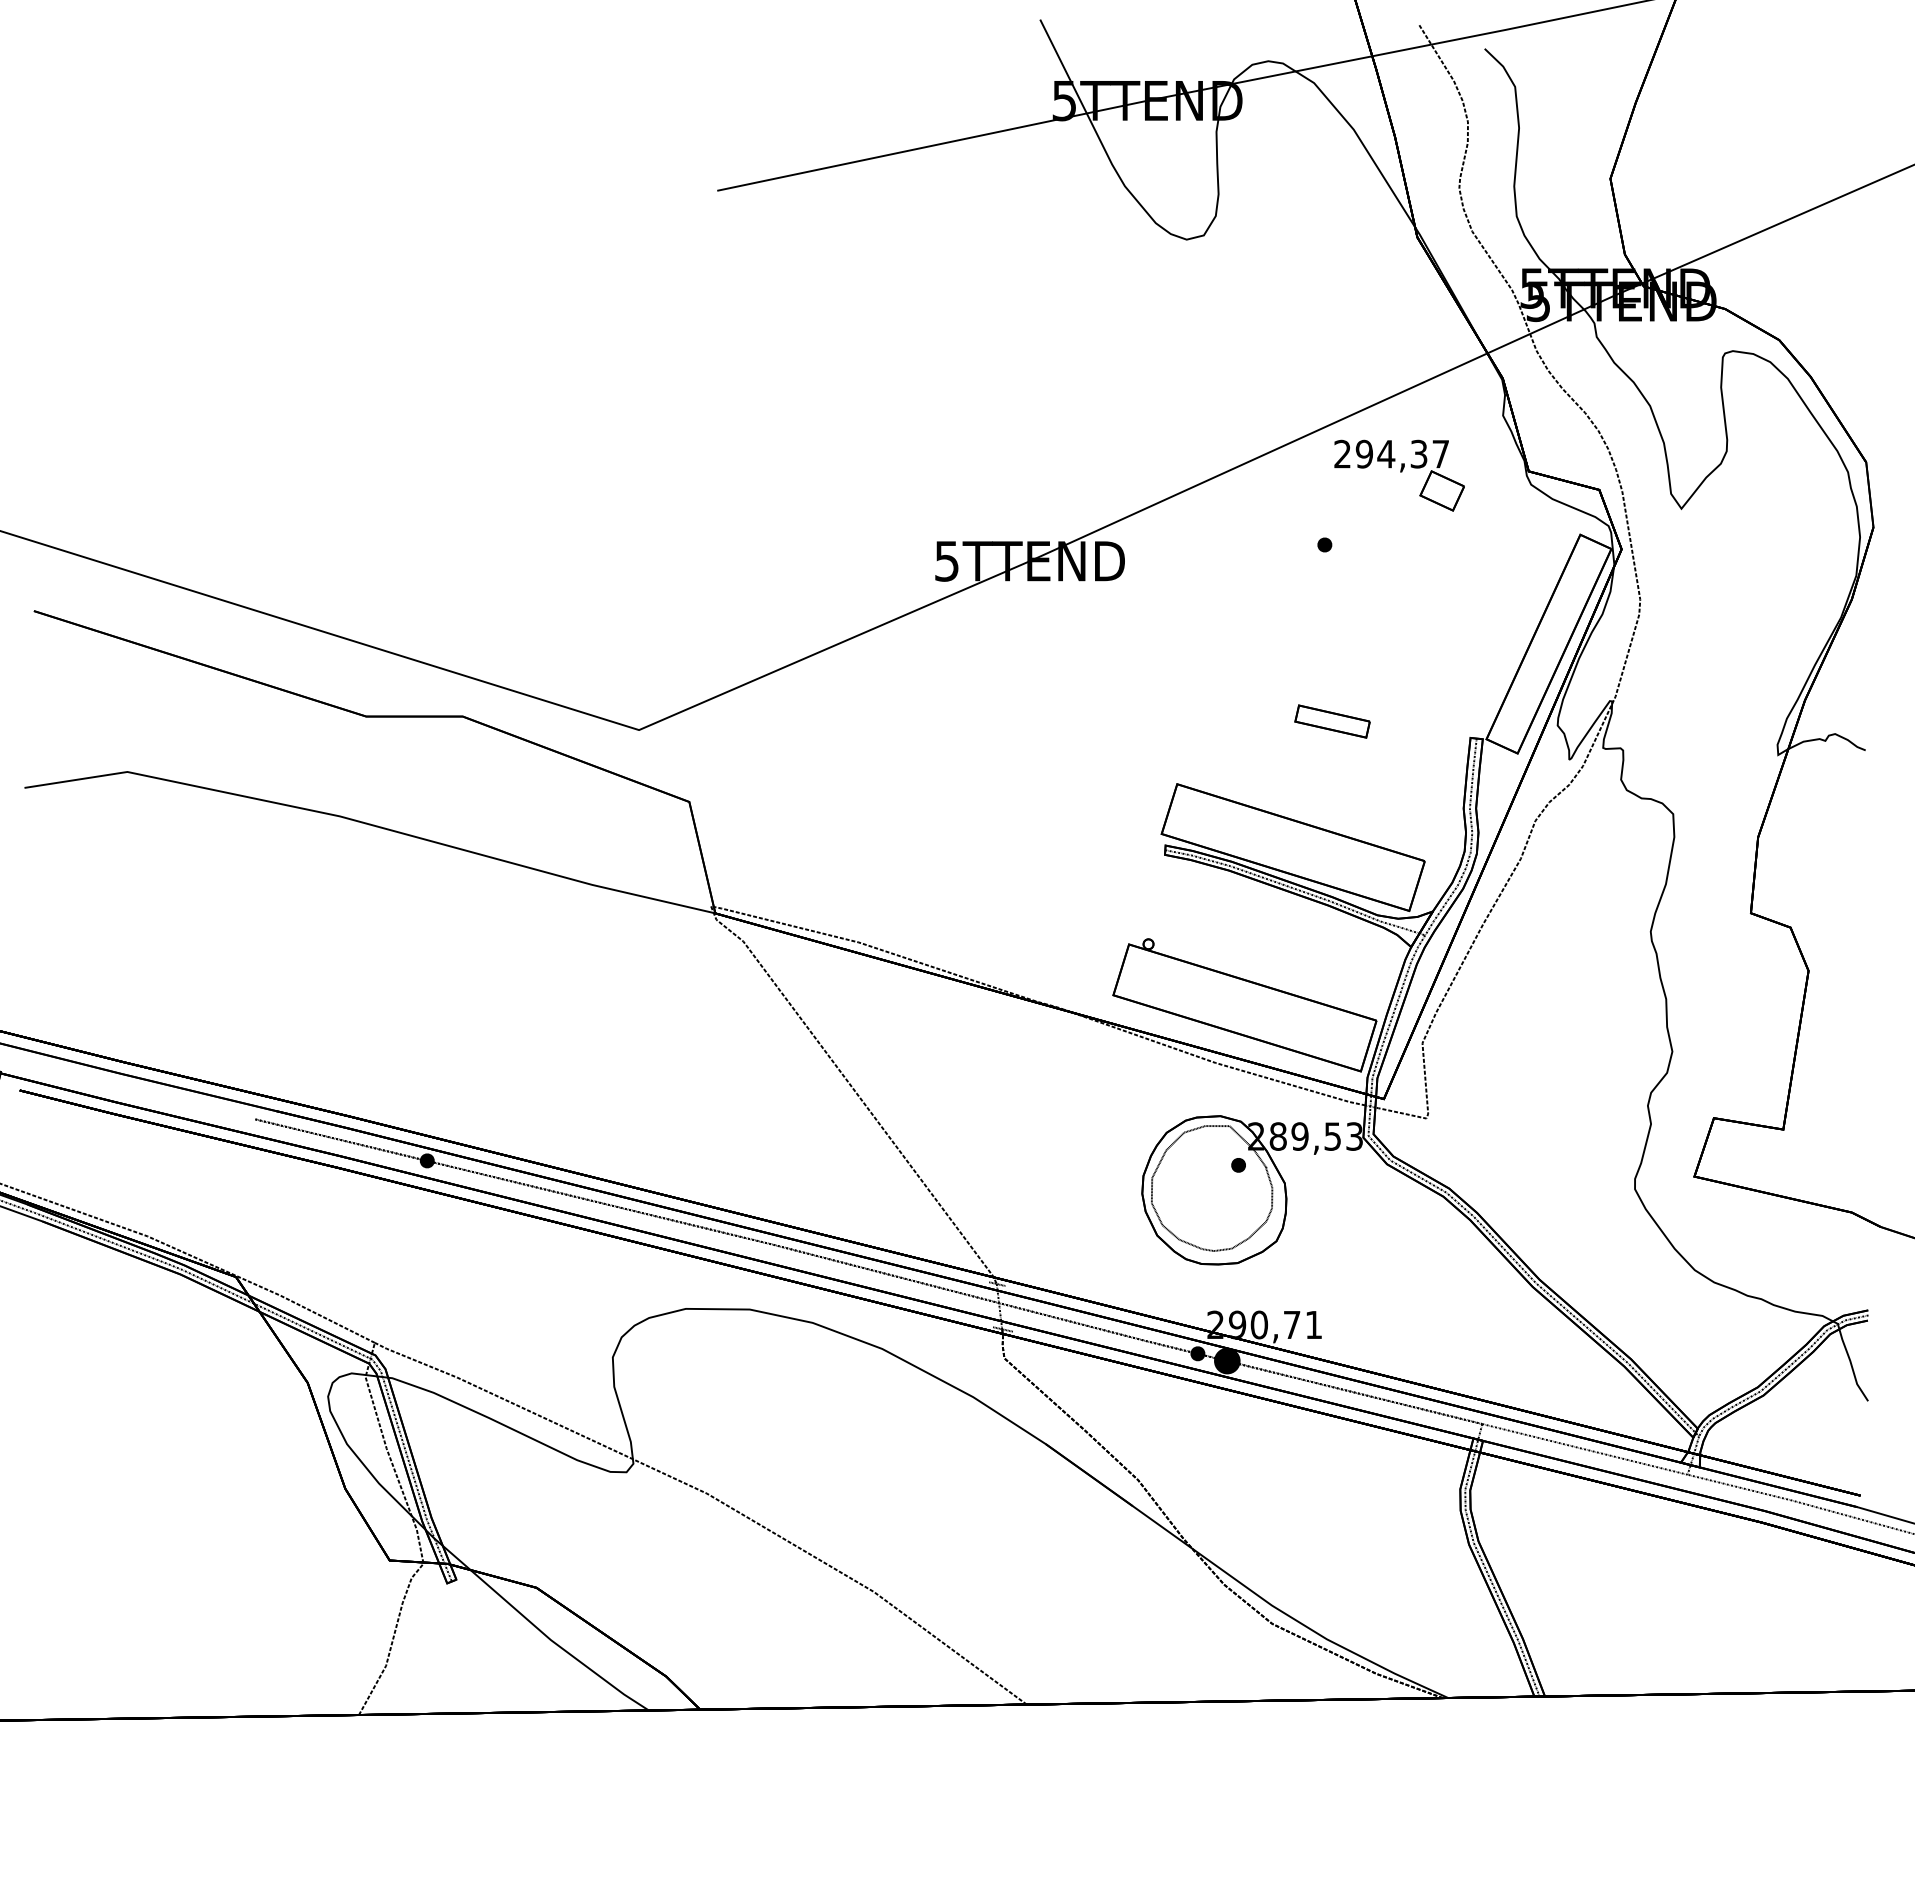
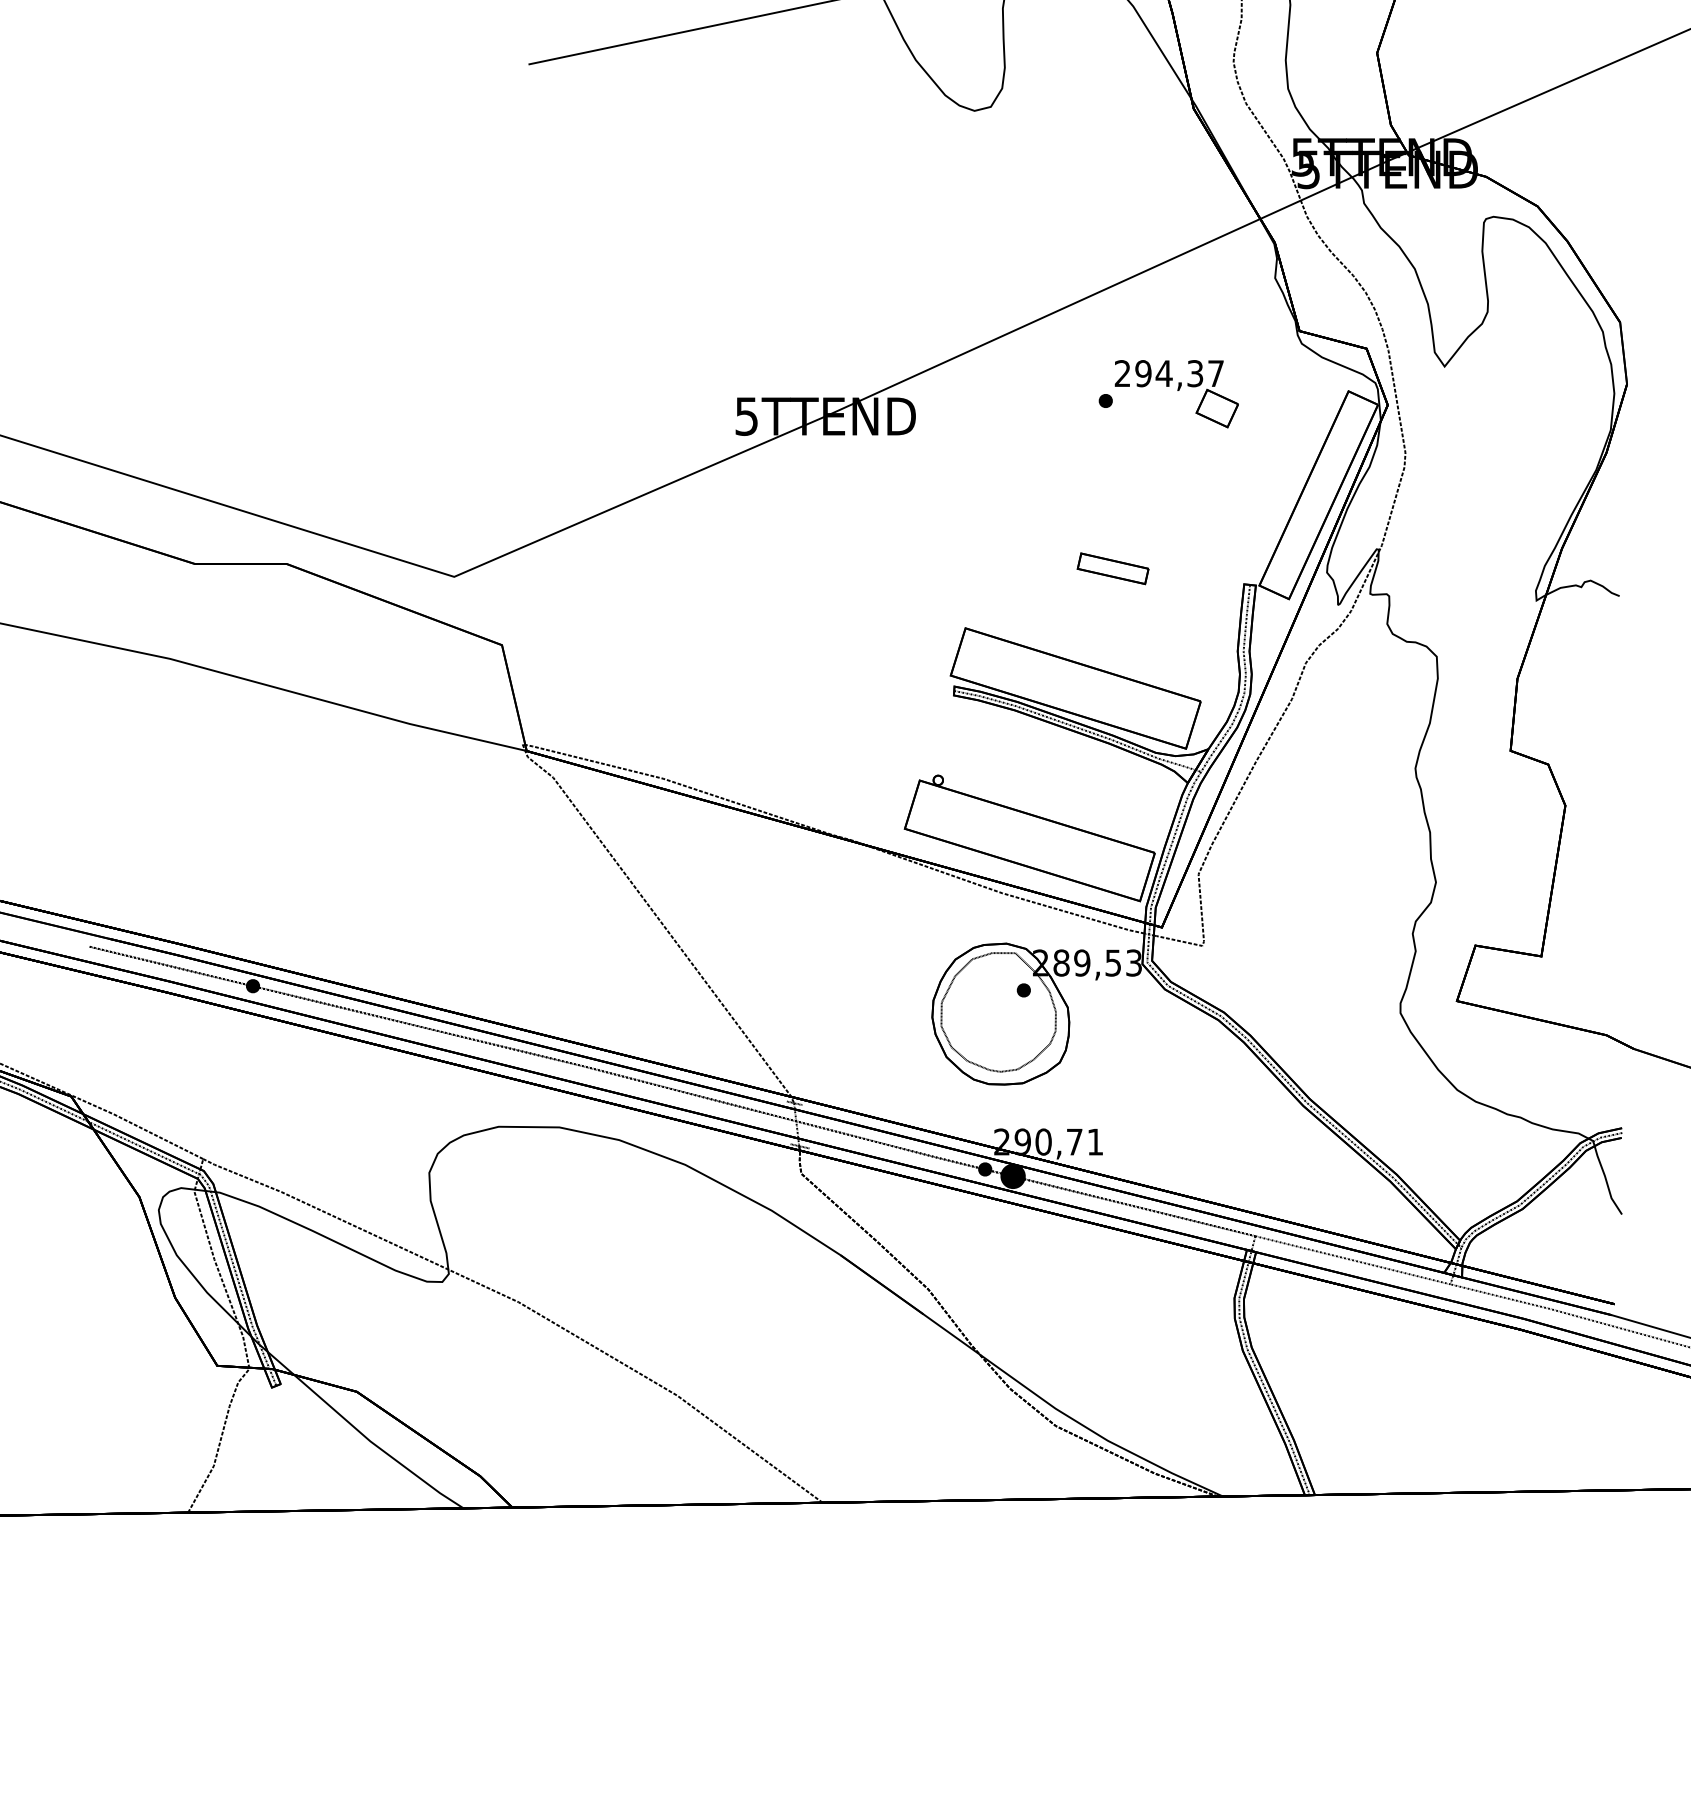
part: (1399, 475) -> (1176, 393), moved

